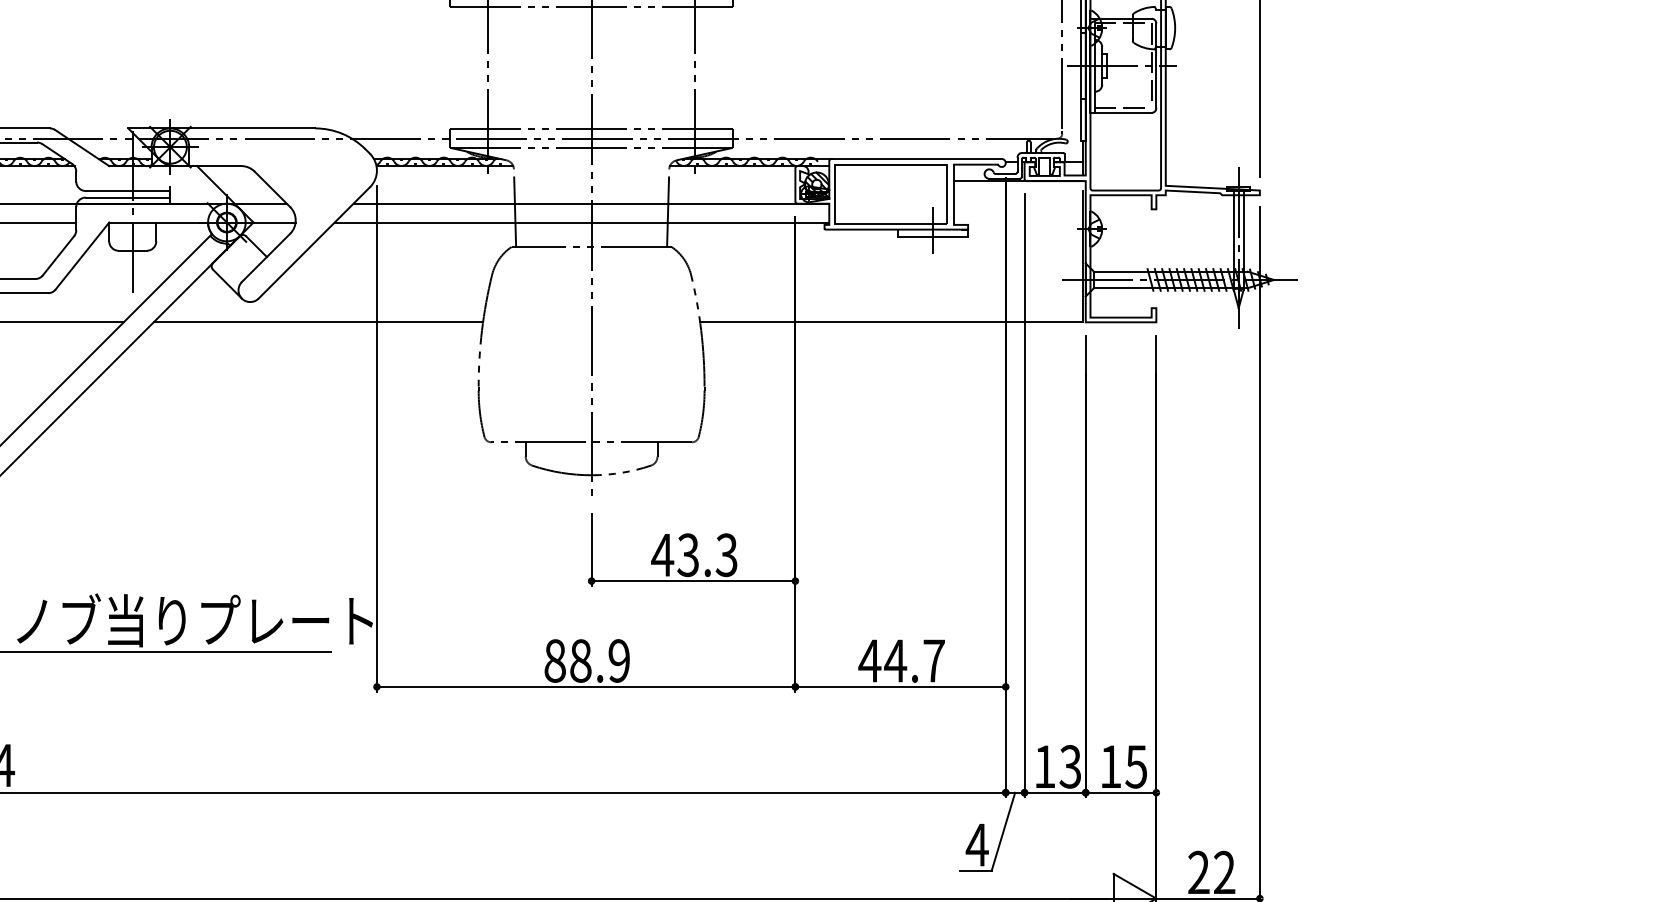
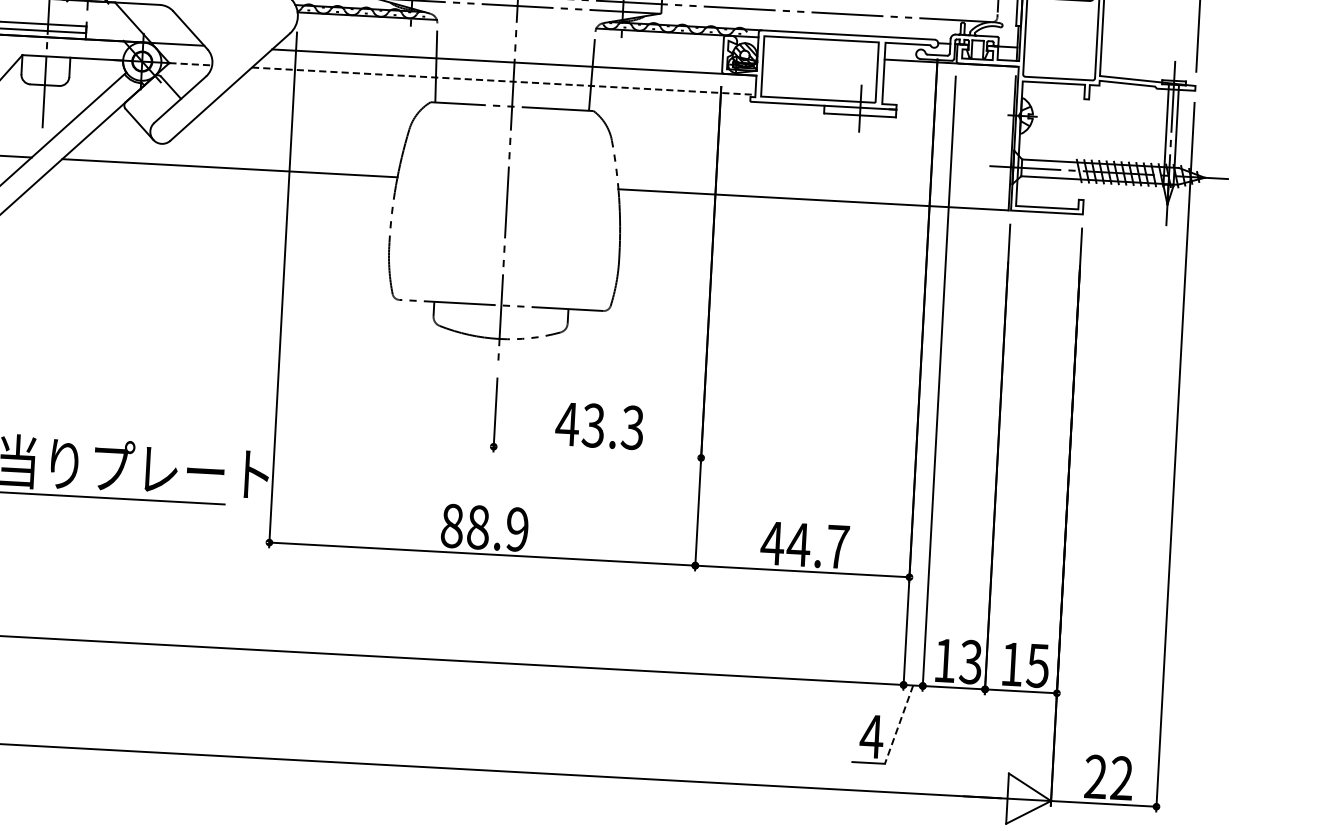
line: (275, 222) -> (191, 64), solid -> dashed
line: (582, 222) -> (504, 81), solid -> dashed
line: (693, 581) -> (597, 452), removed
line: (1003, 831) -> (899, 724), solid -> dashed

